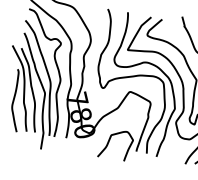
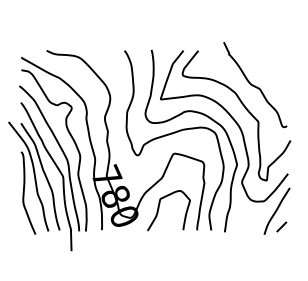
curve: (109, 142) -> (159, 208), moved

